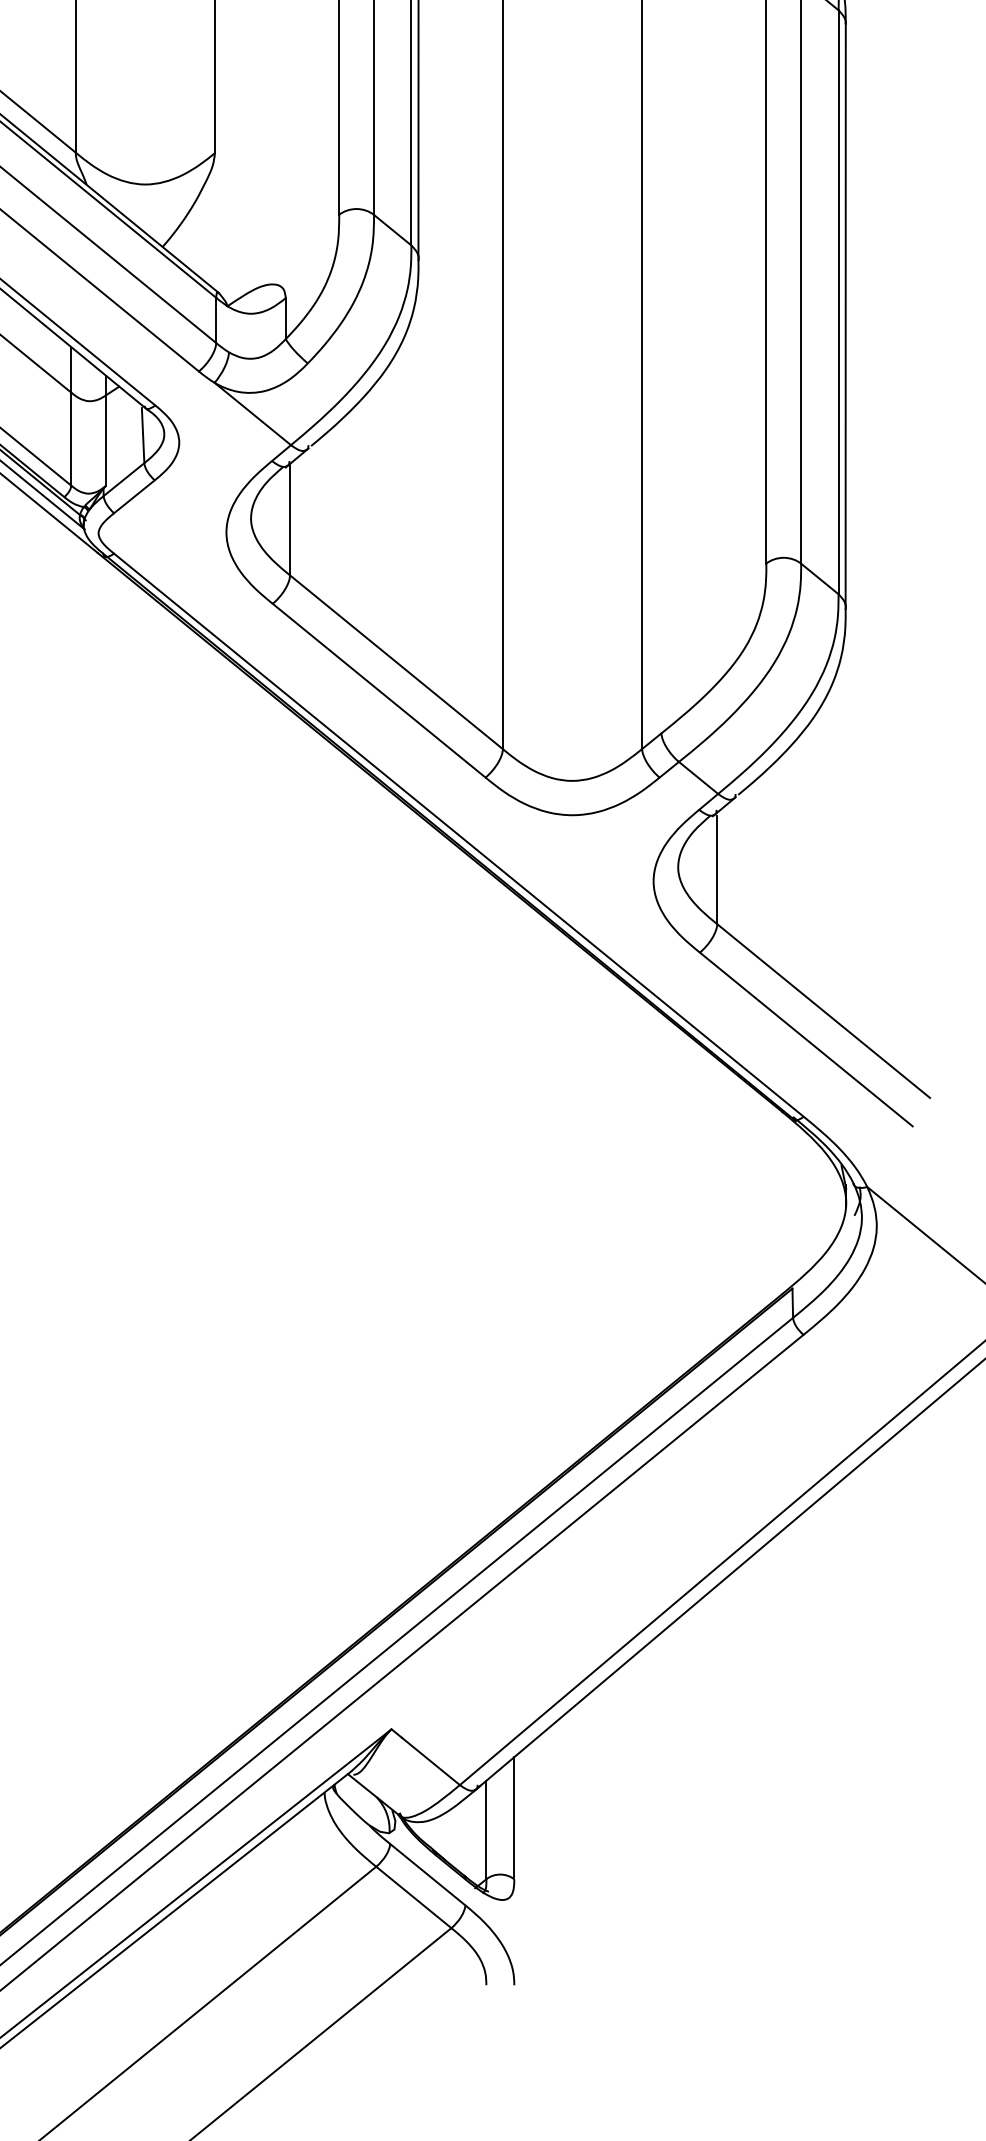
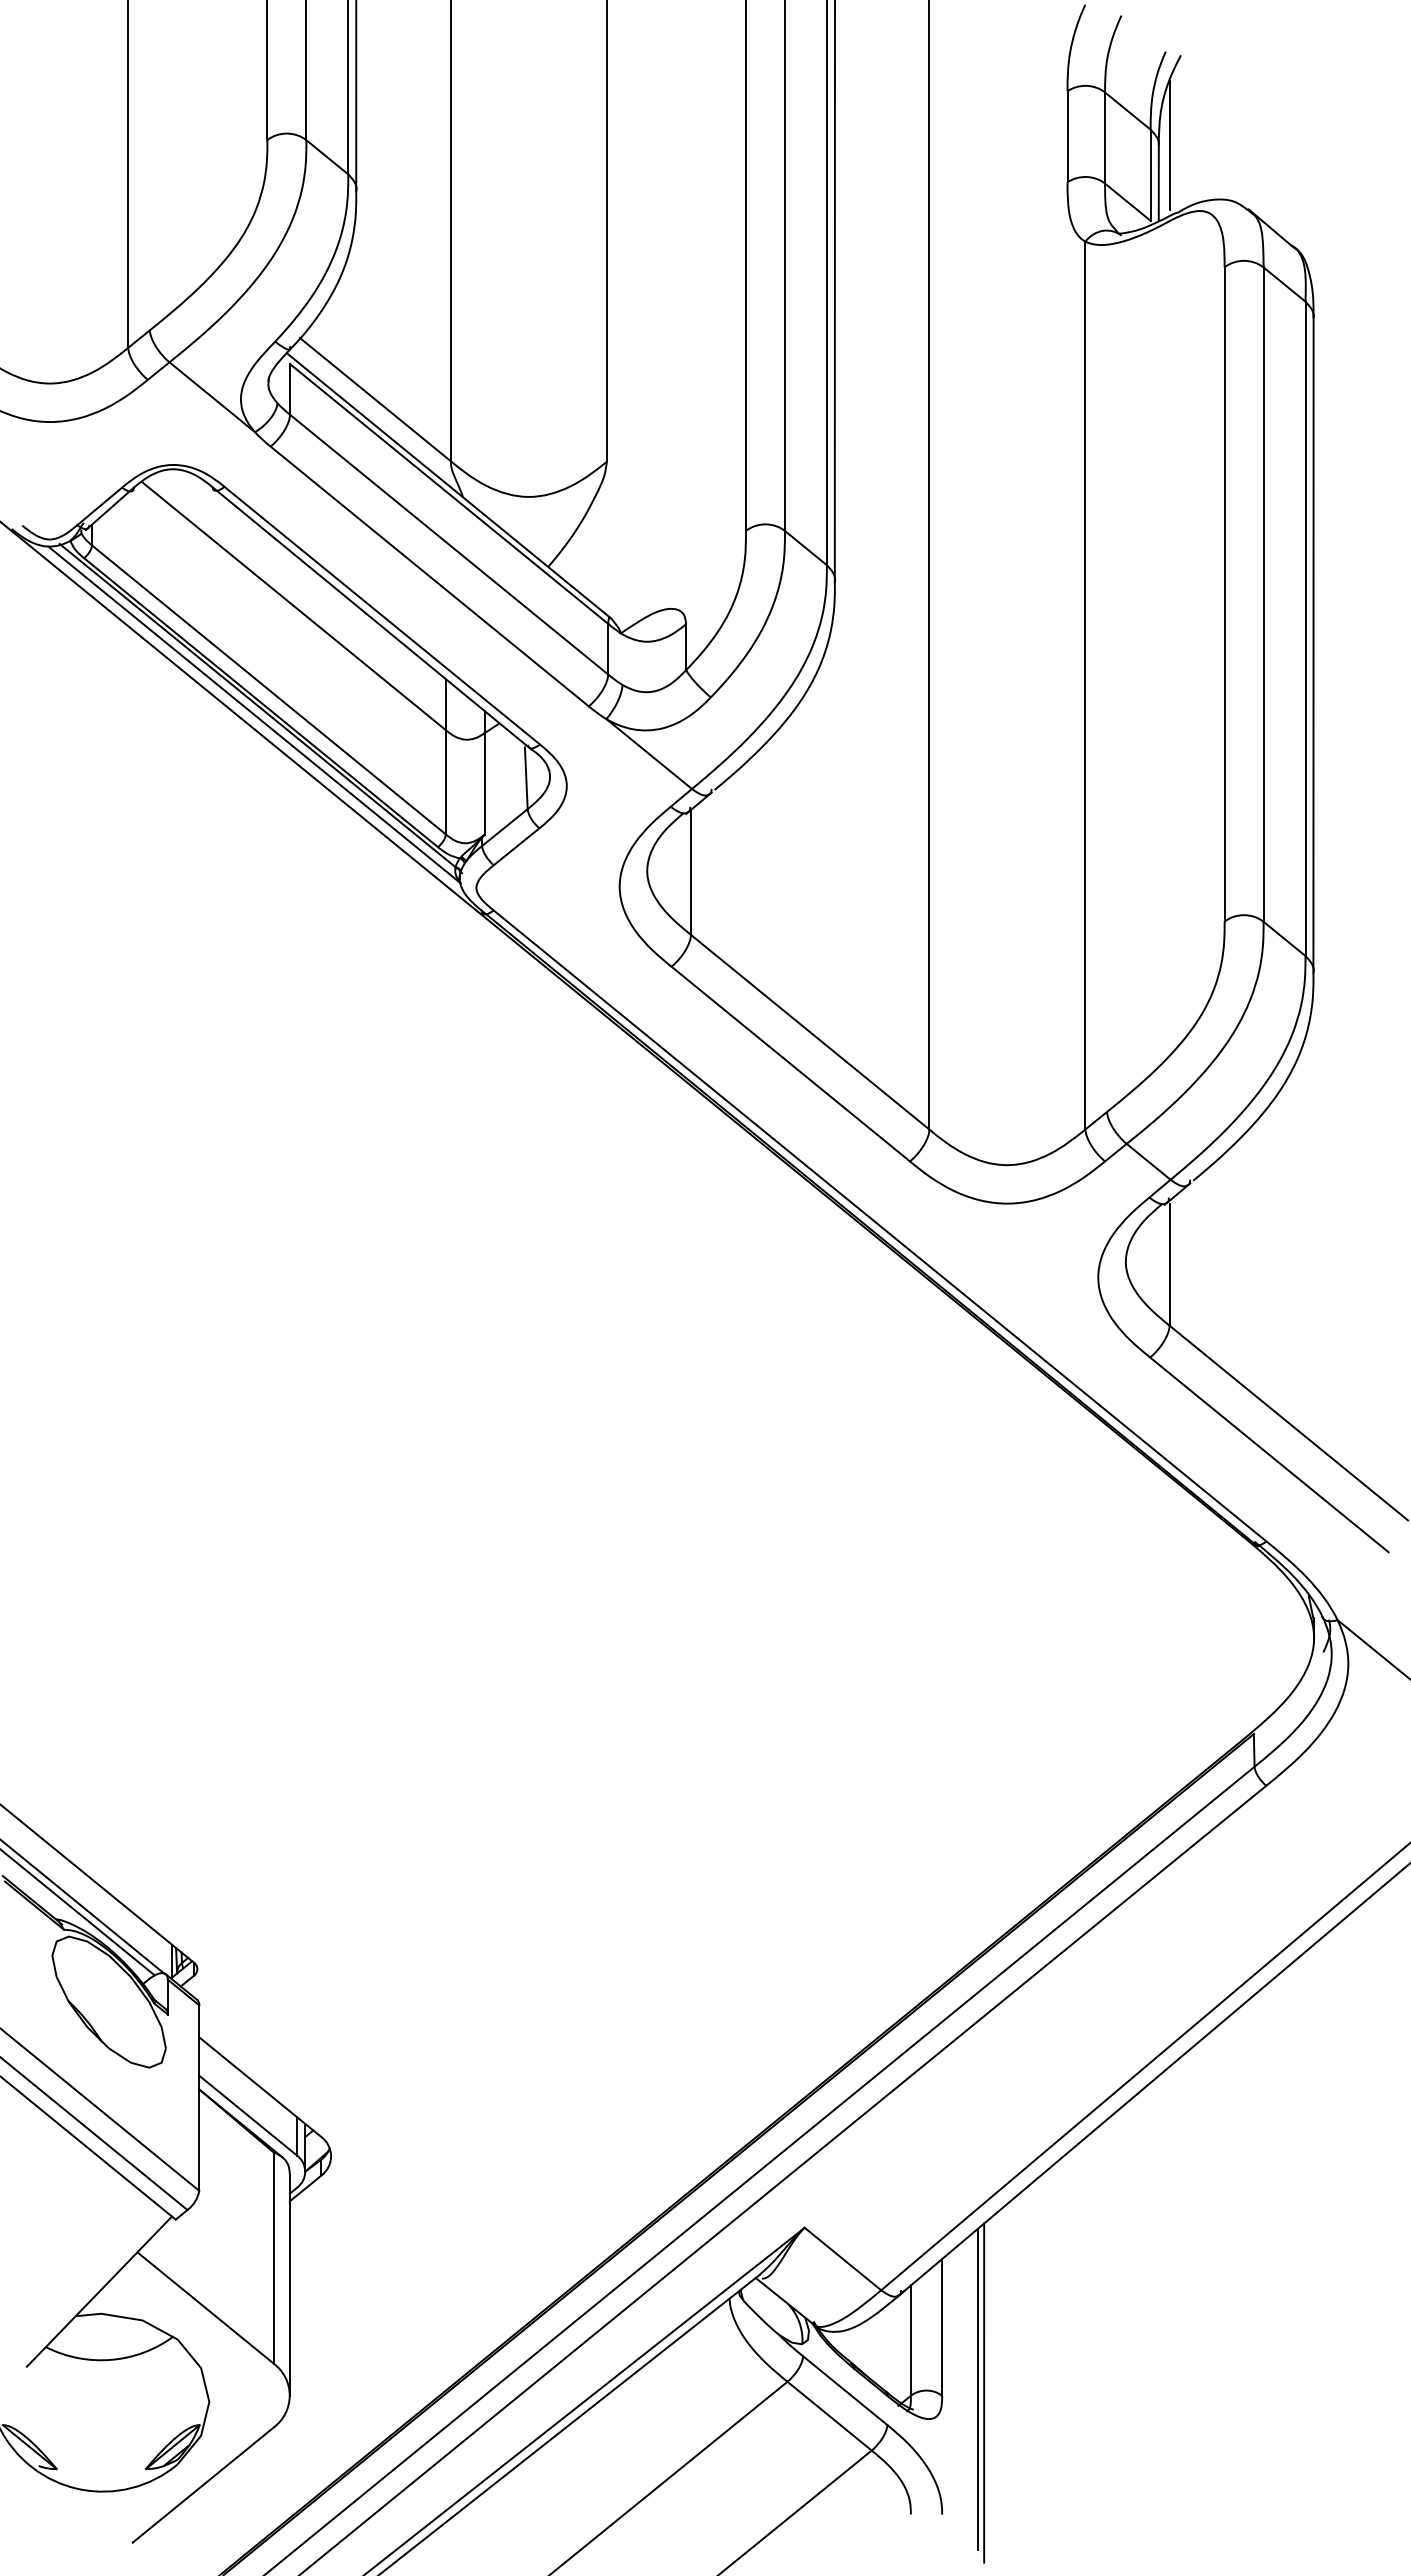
line: (545, 1873) -> (977, 2389), added
line: (552, 1876) -> (984, 2392), added

